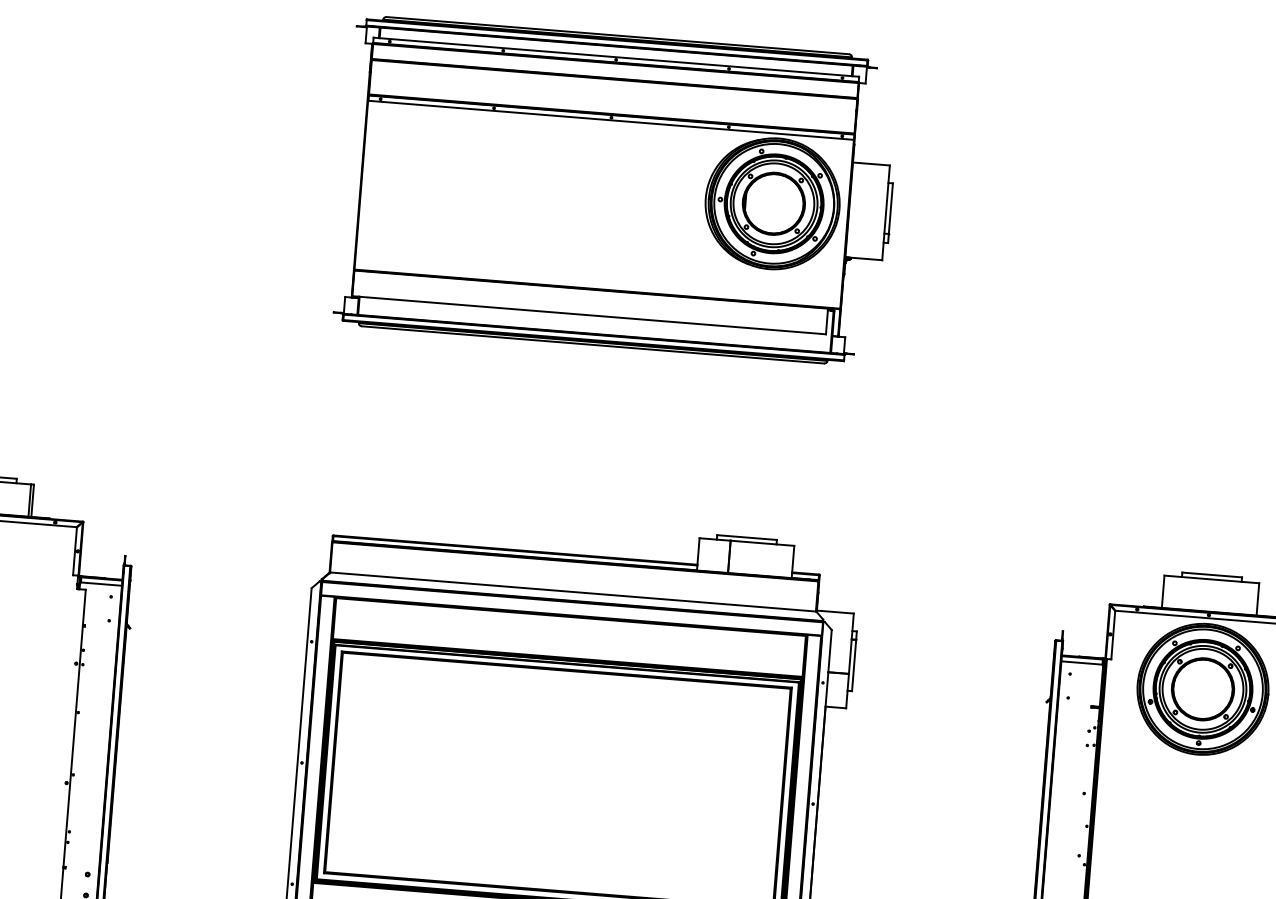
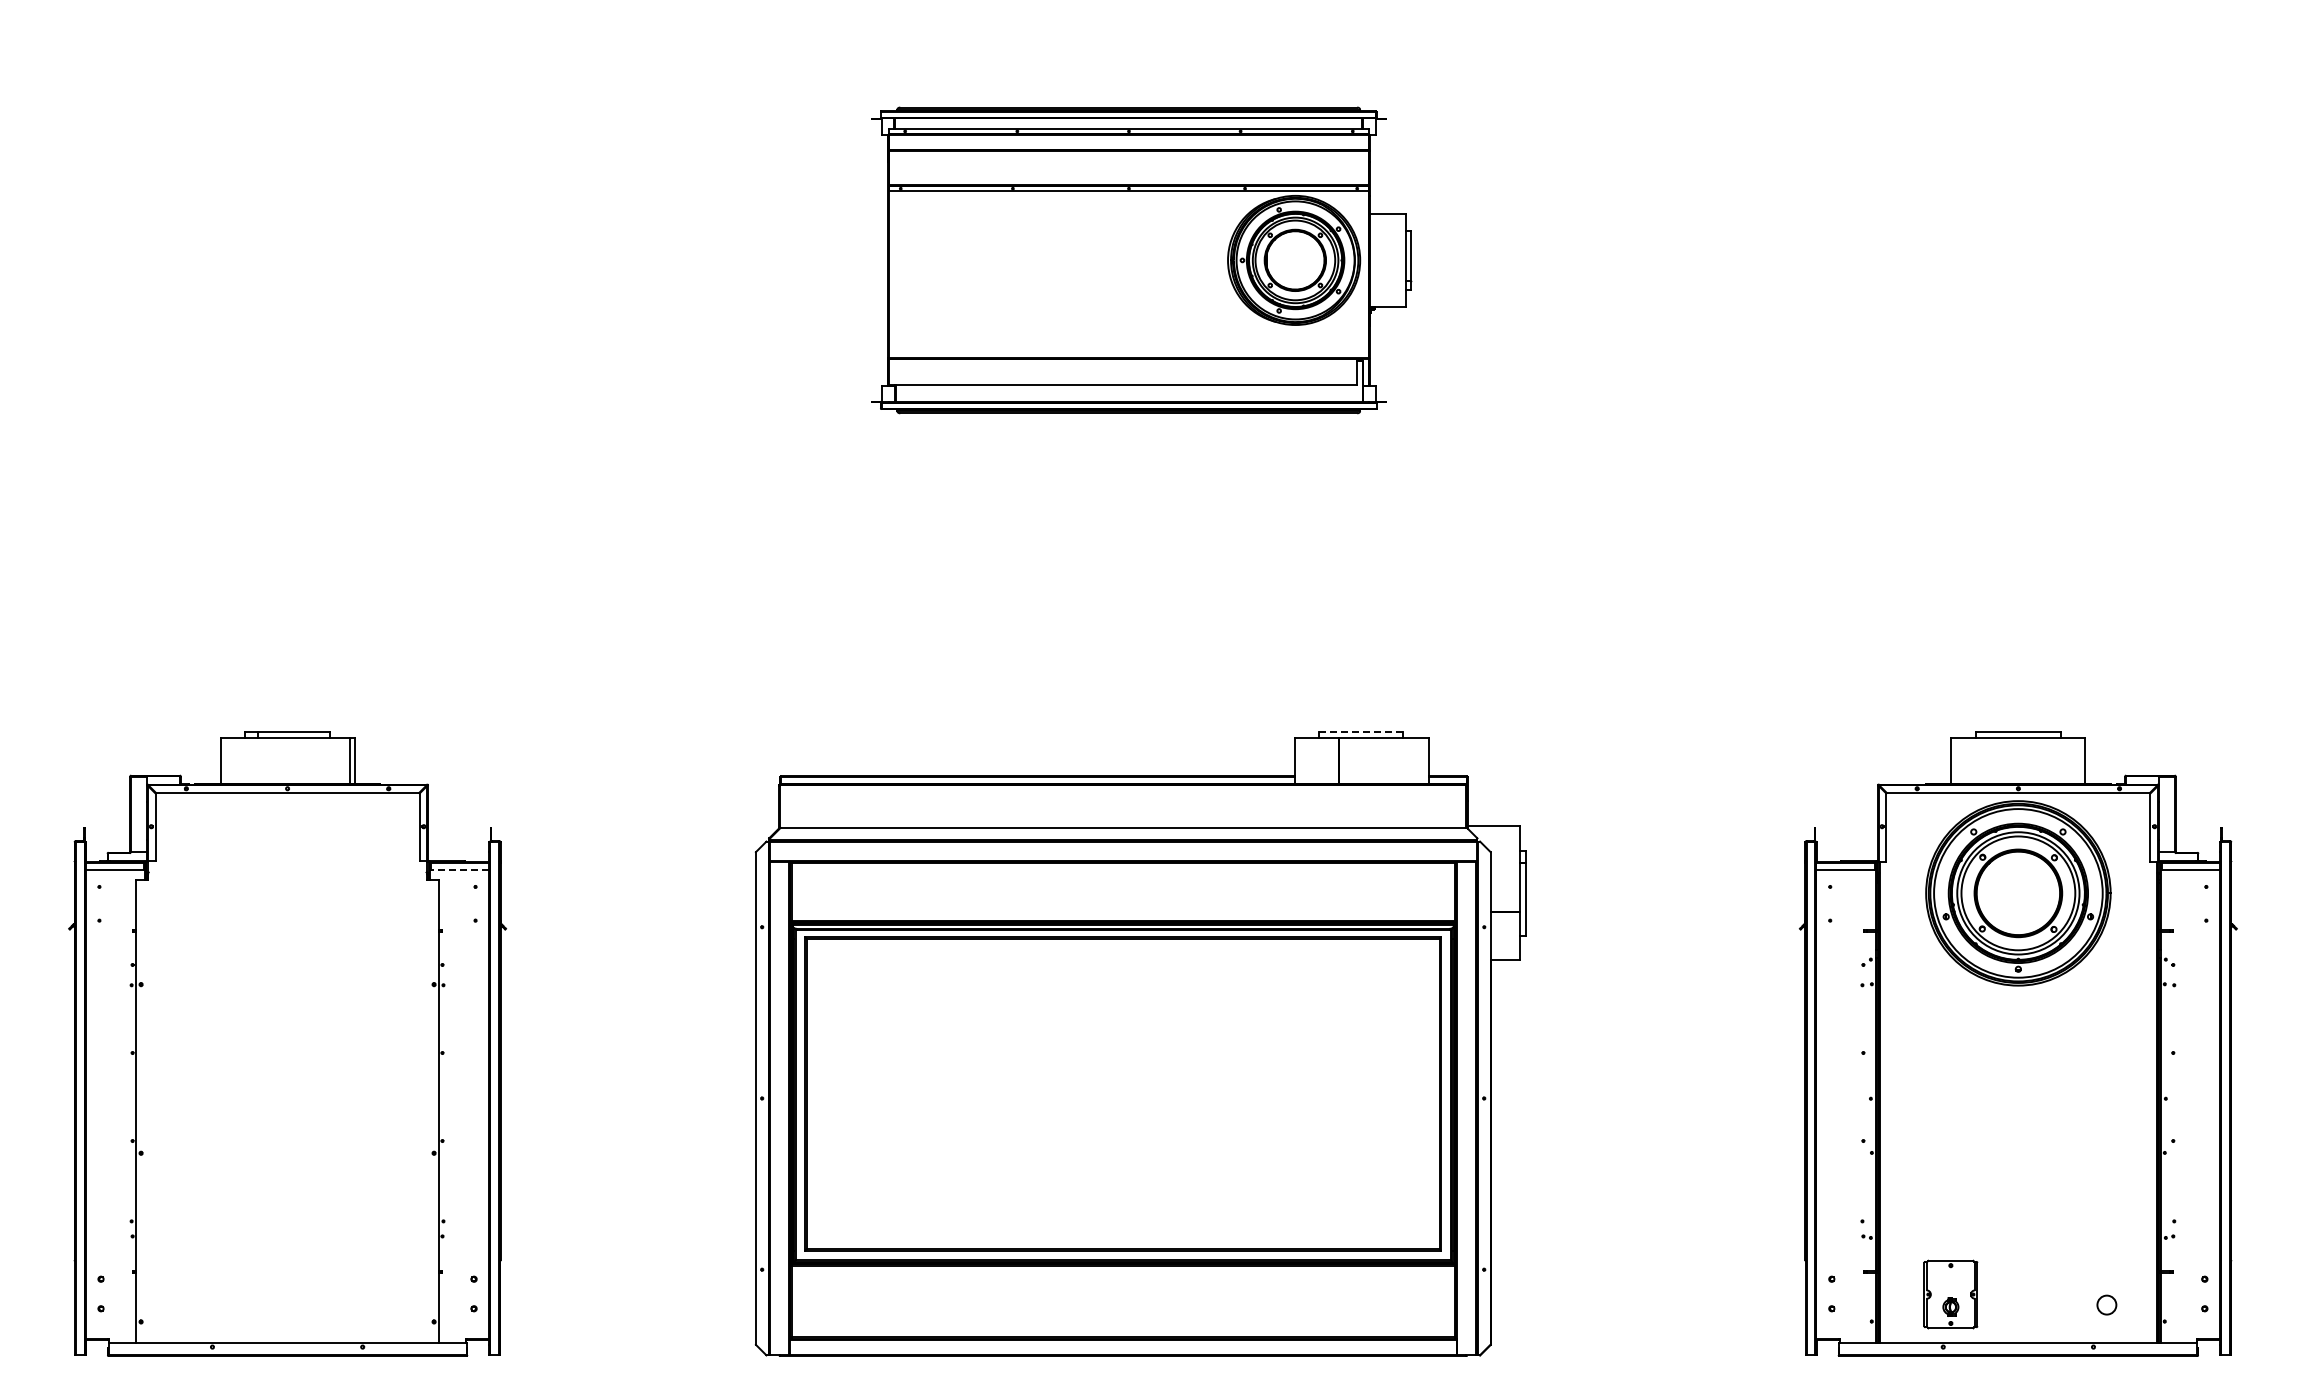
part: (618, 191) -> (1141, 260), size x0.7
line: (746, 537) -> (1360, 731), solid -> dashed
line: (101, 584) -> (460, 870), solid -> dashed

